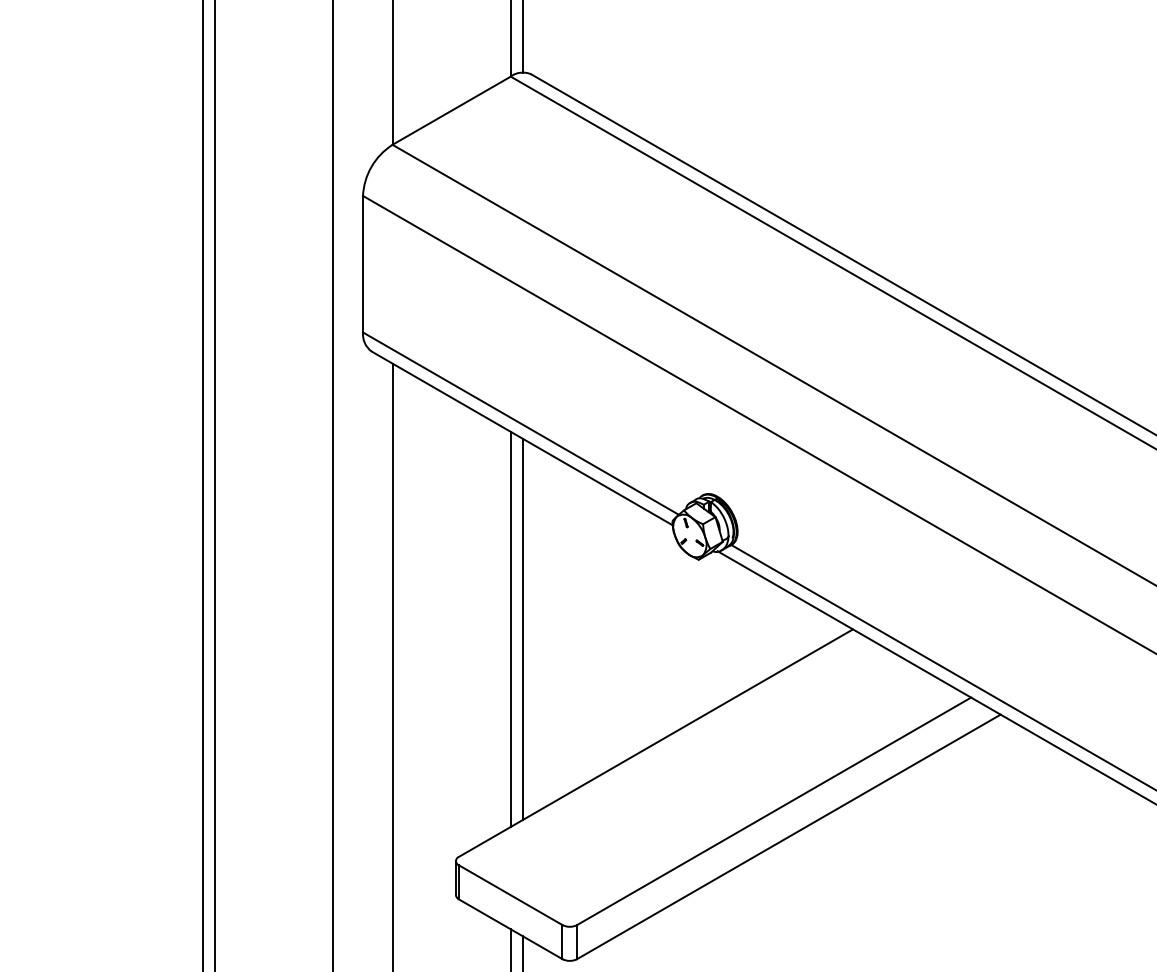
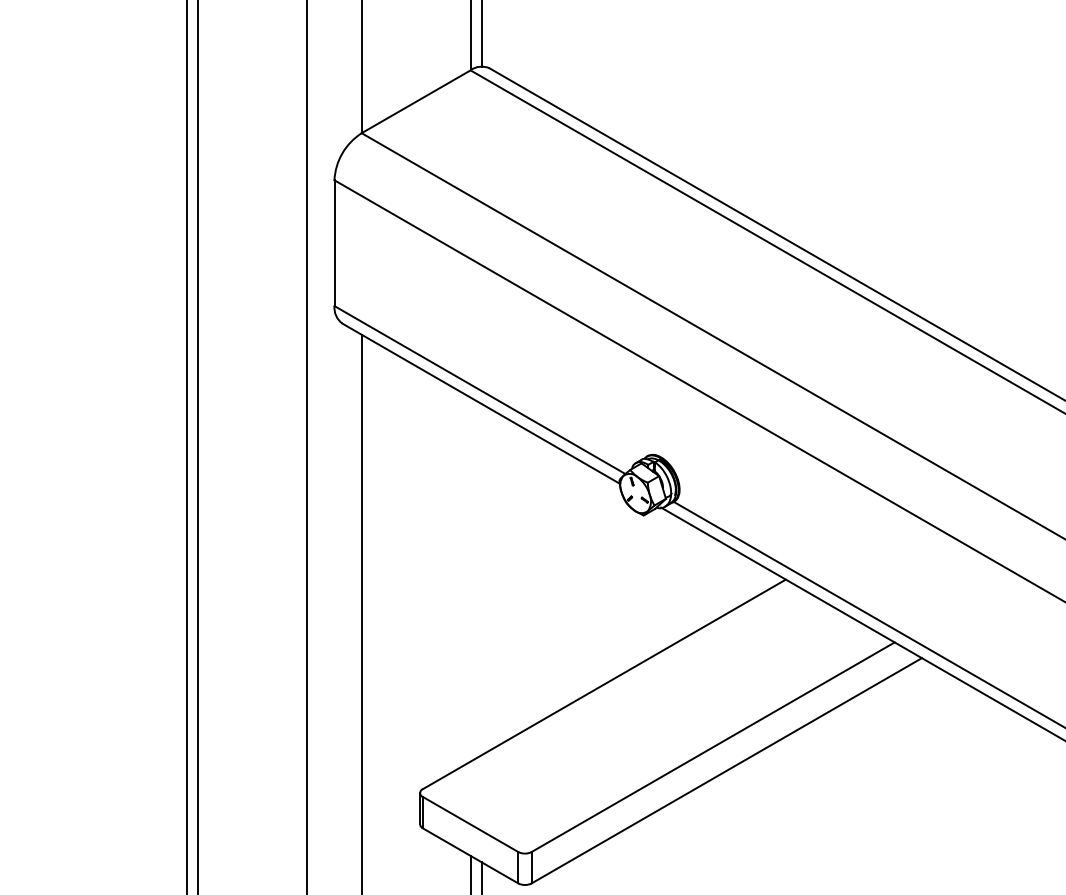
line: (510, 629) -> (470, 579), removed
line: (522, 629) -> (481, 579), removed

